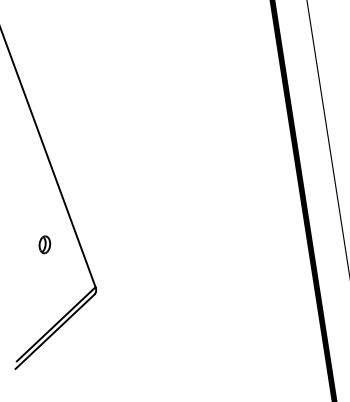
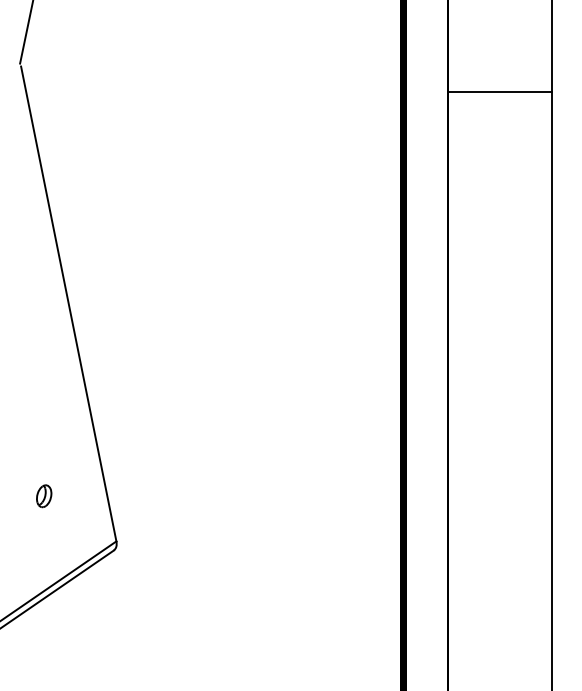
part: (45, 244) -> (44, 496), moved

